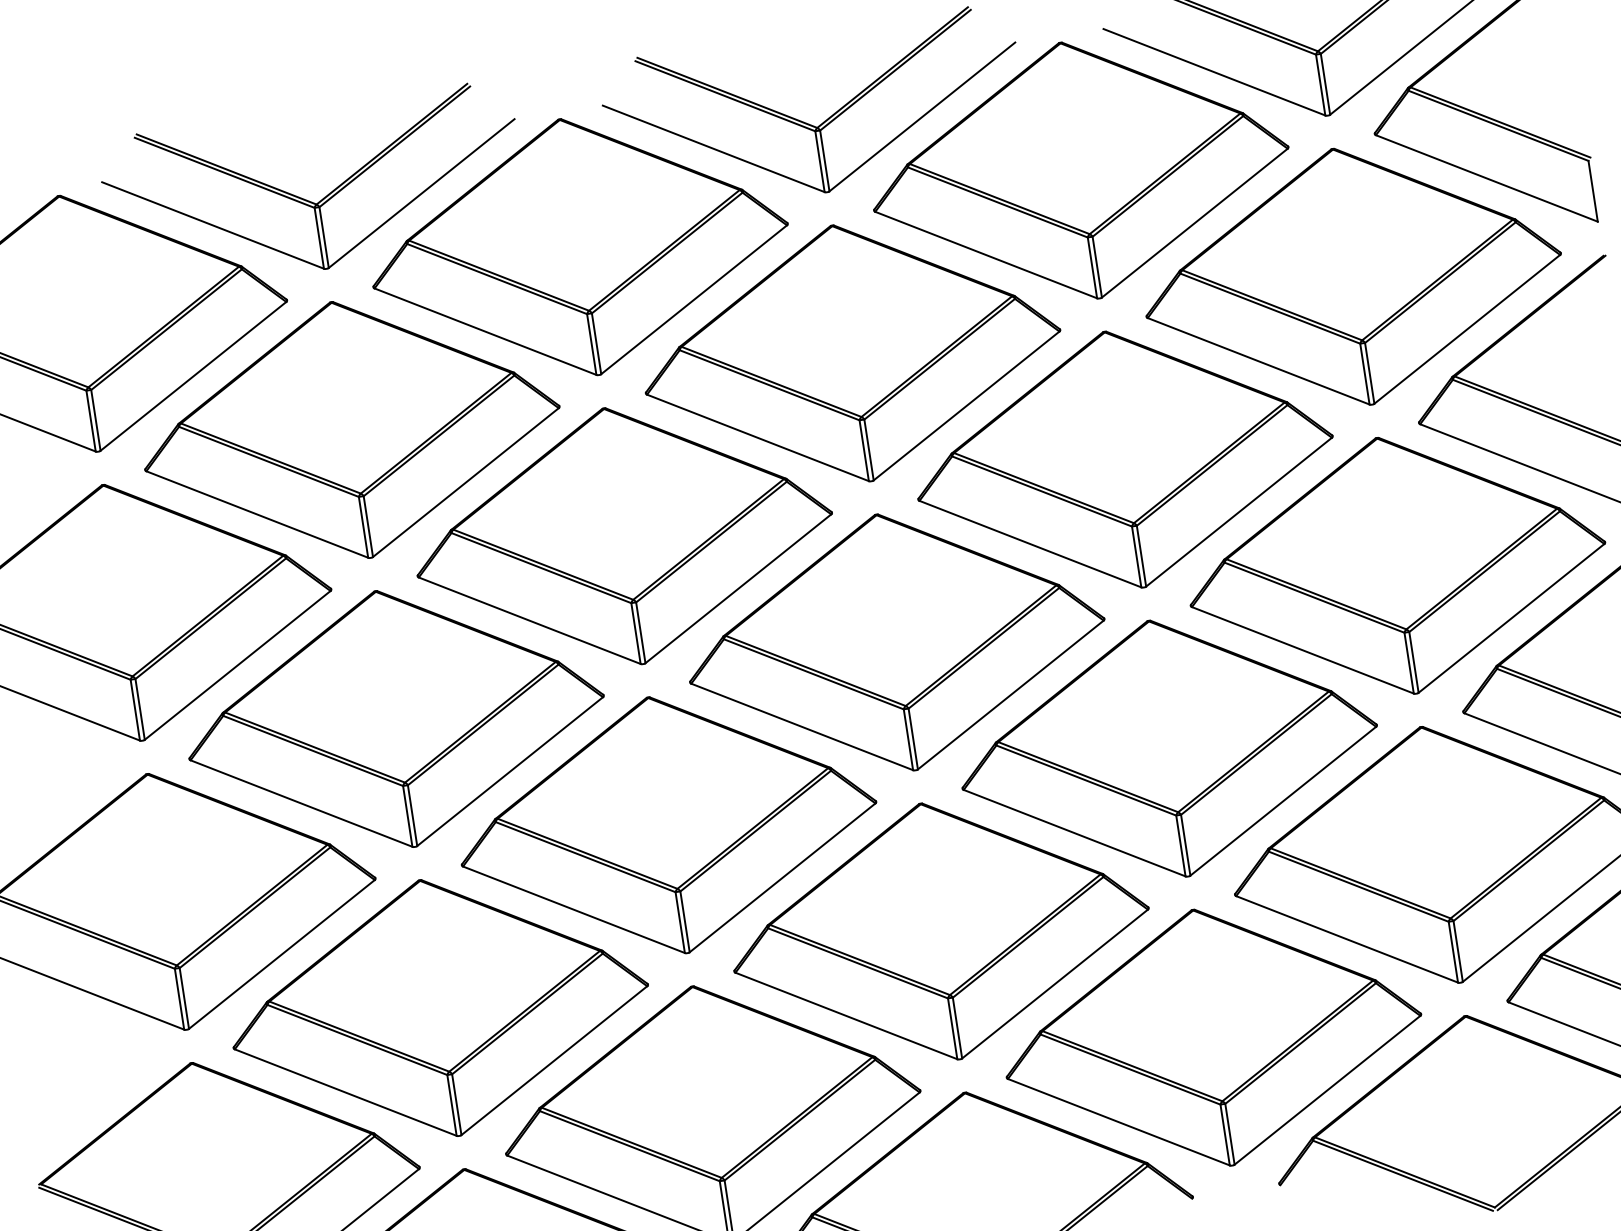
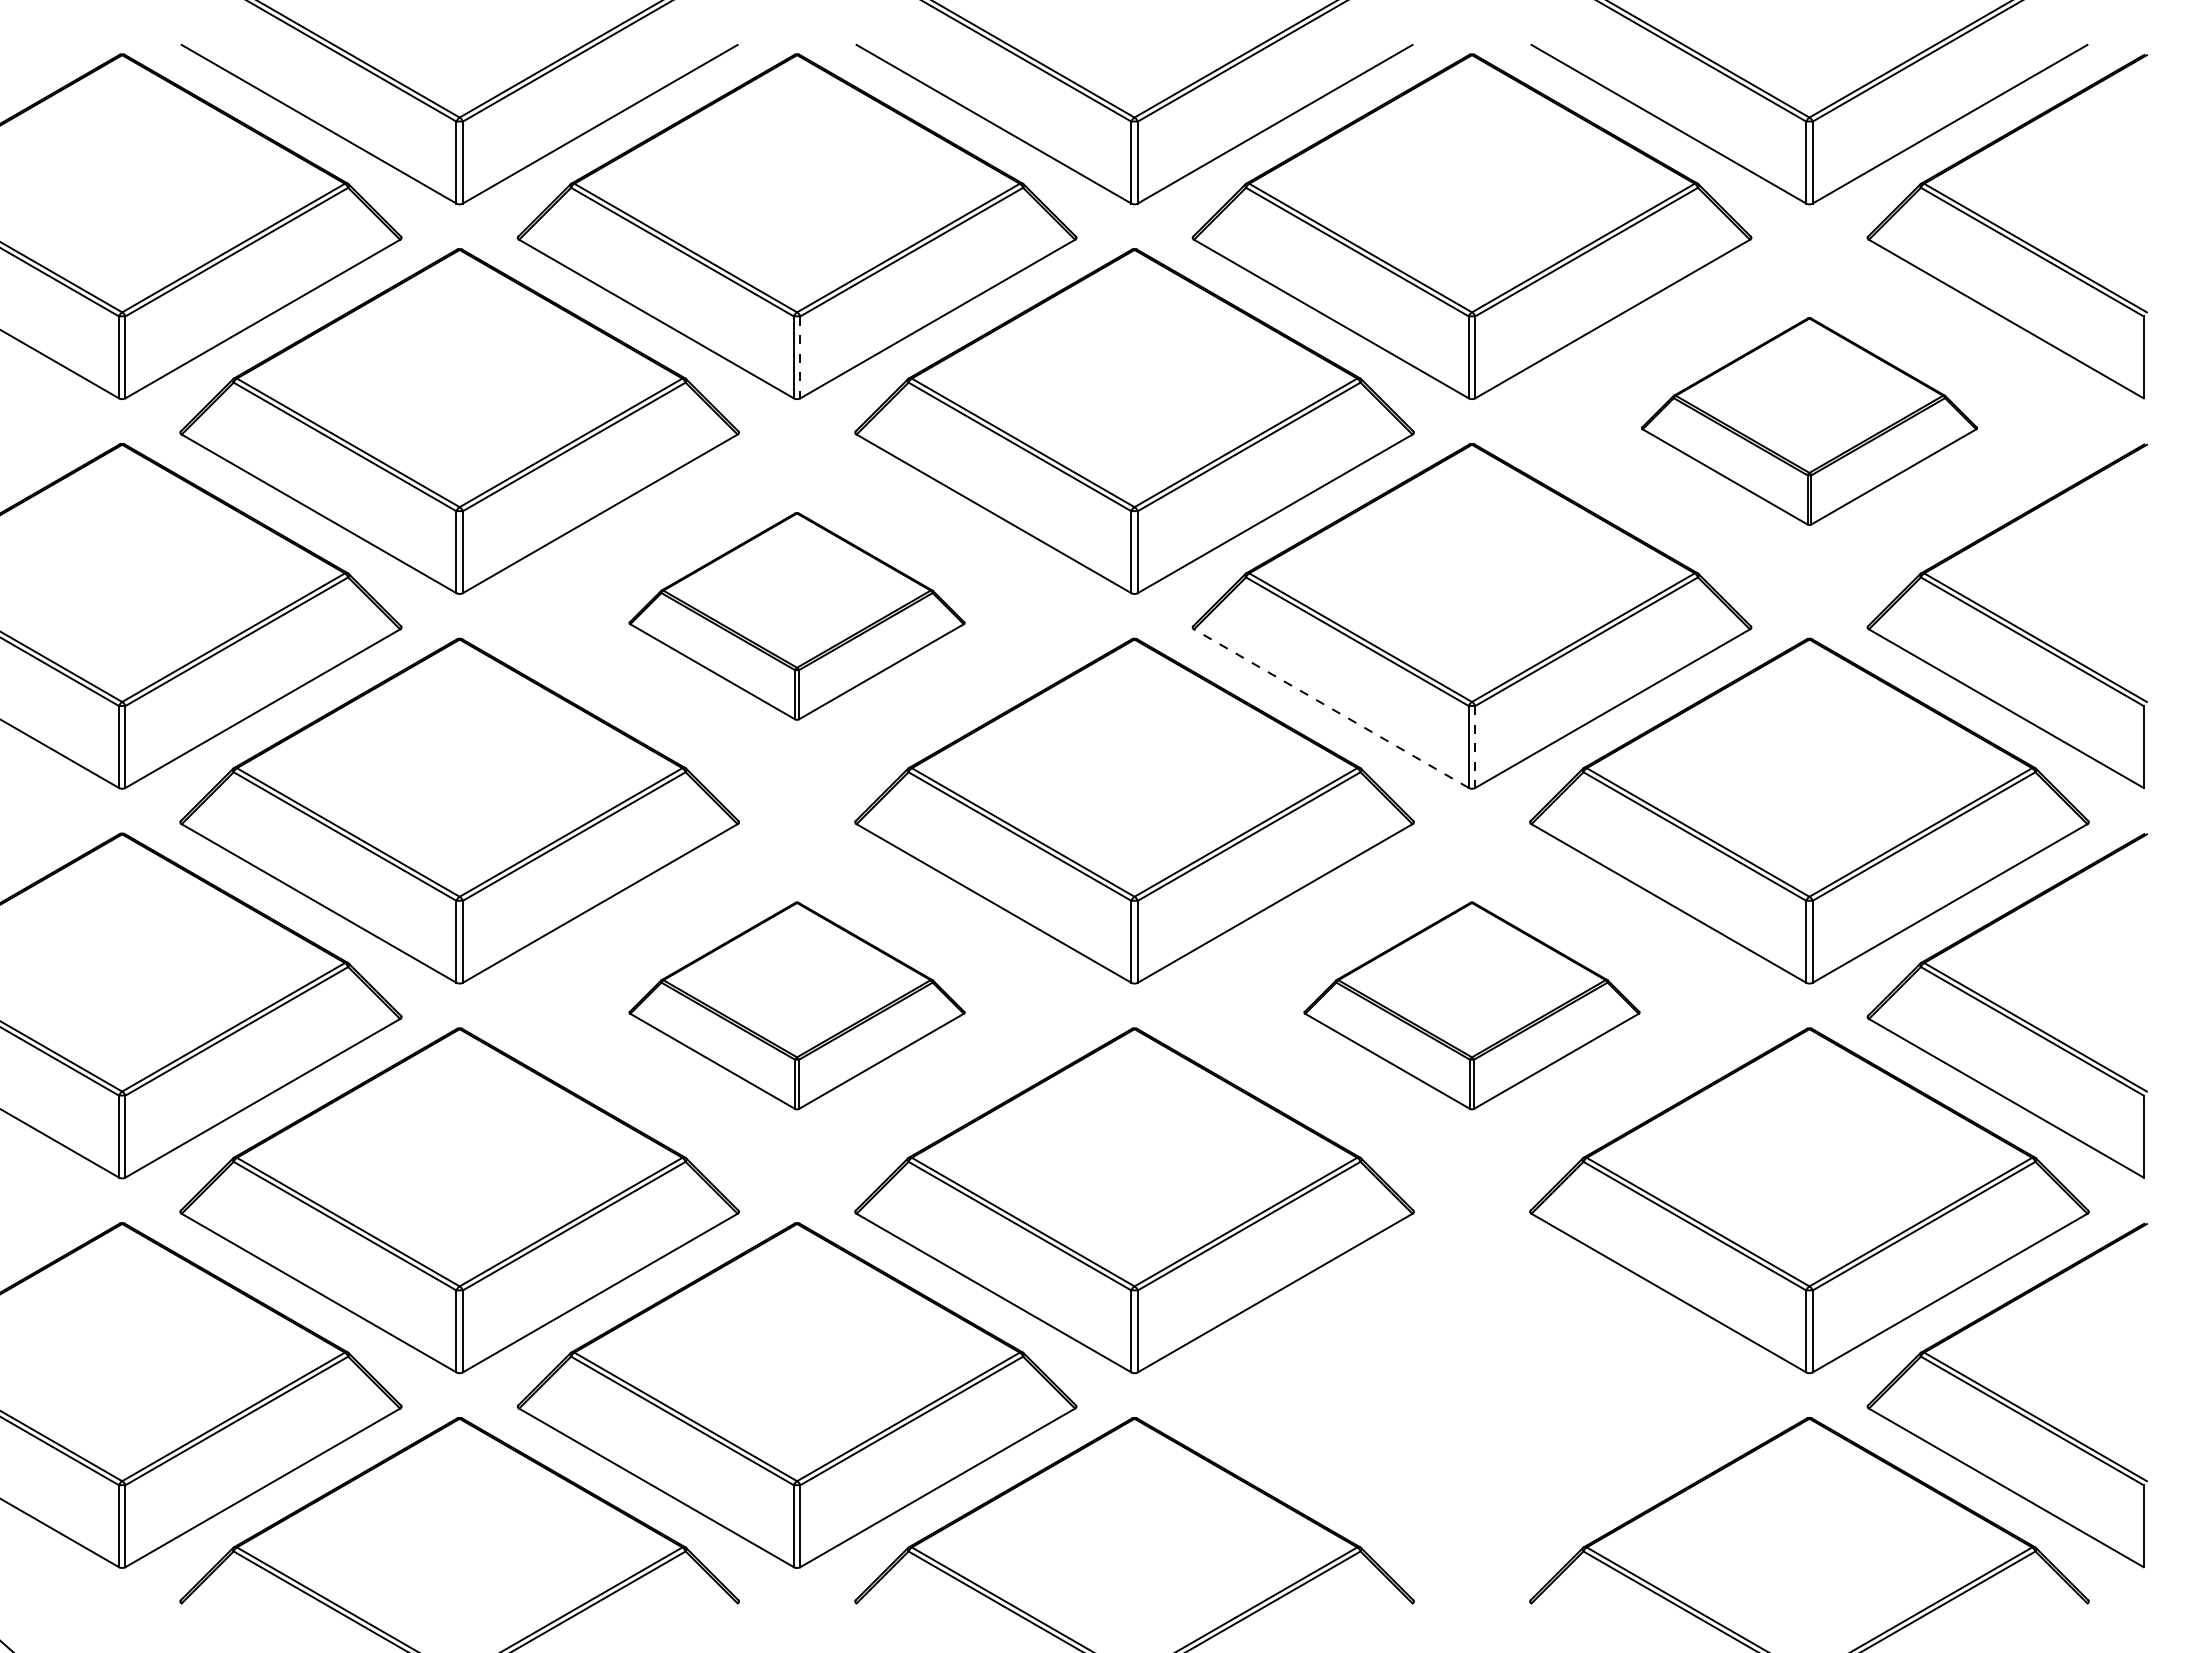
part: (1352, 276) -> (1809, 421), size x0.6
line: (596, 343) -> (800, 357), solid -> dashed
part: (623, 536) -> (796, 616), size x0.6
line: (1030, 543) -> (1331, 708), solid -> dashed
line: (1141, 556) -> (1475, 747), solid -> dashed
part: (1168, 748) -> (1471, 1005), size x0.6
part: (667, 825) -> (796, 1005), size x0.6
part: (1212, 1037) -> (1471, 1395), removed

